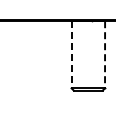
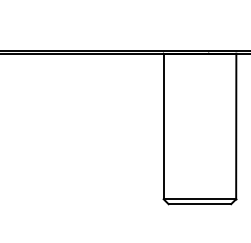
line: (71, 54) -> (163, 125), dashed -> solid
line: (105, 54) -> (237, 125), dashed -> solid

